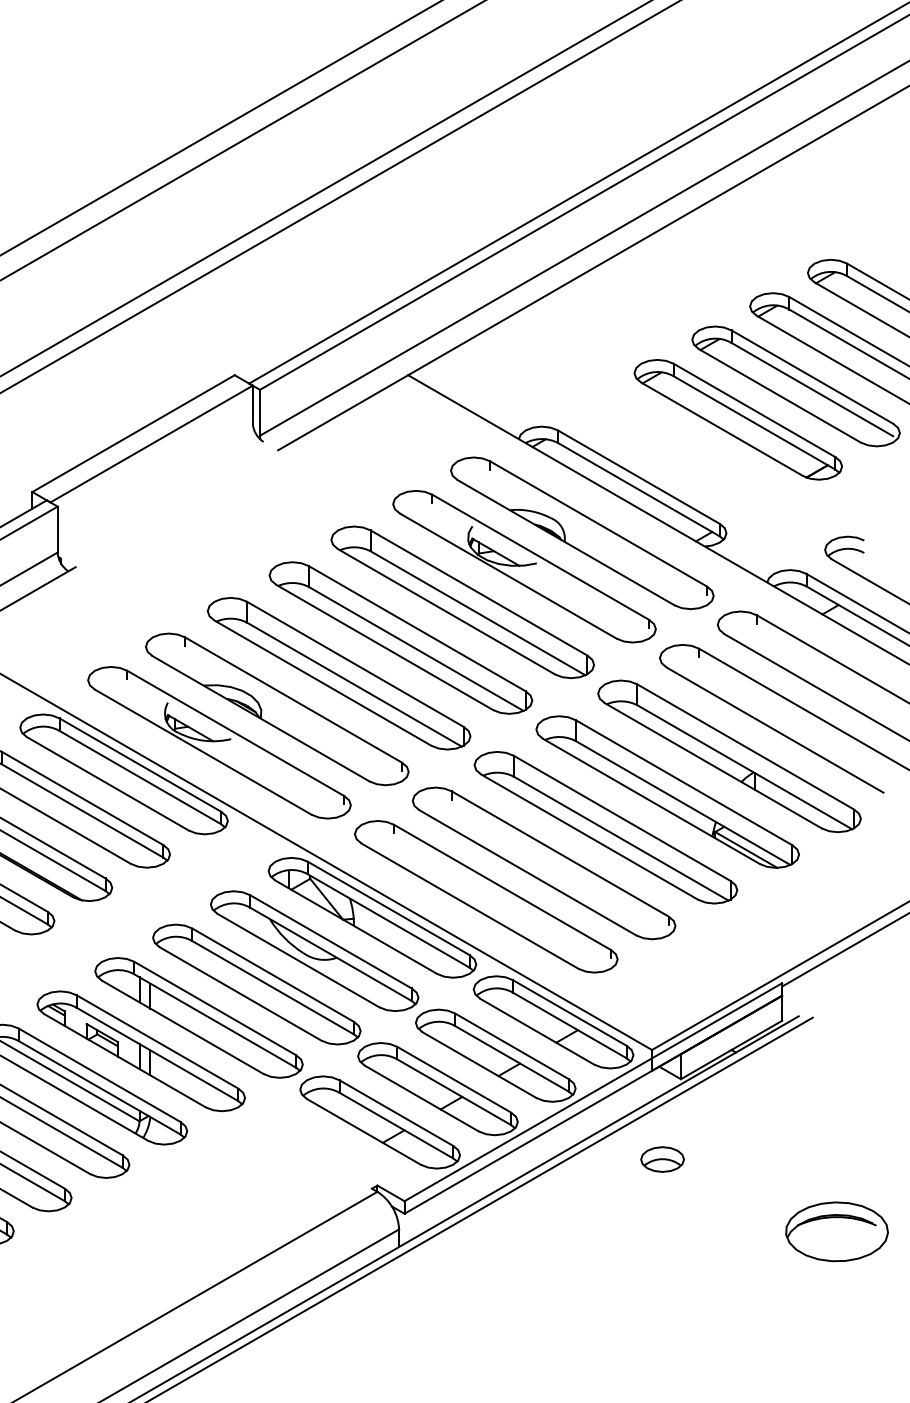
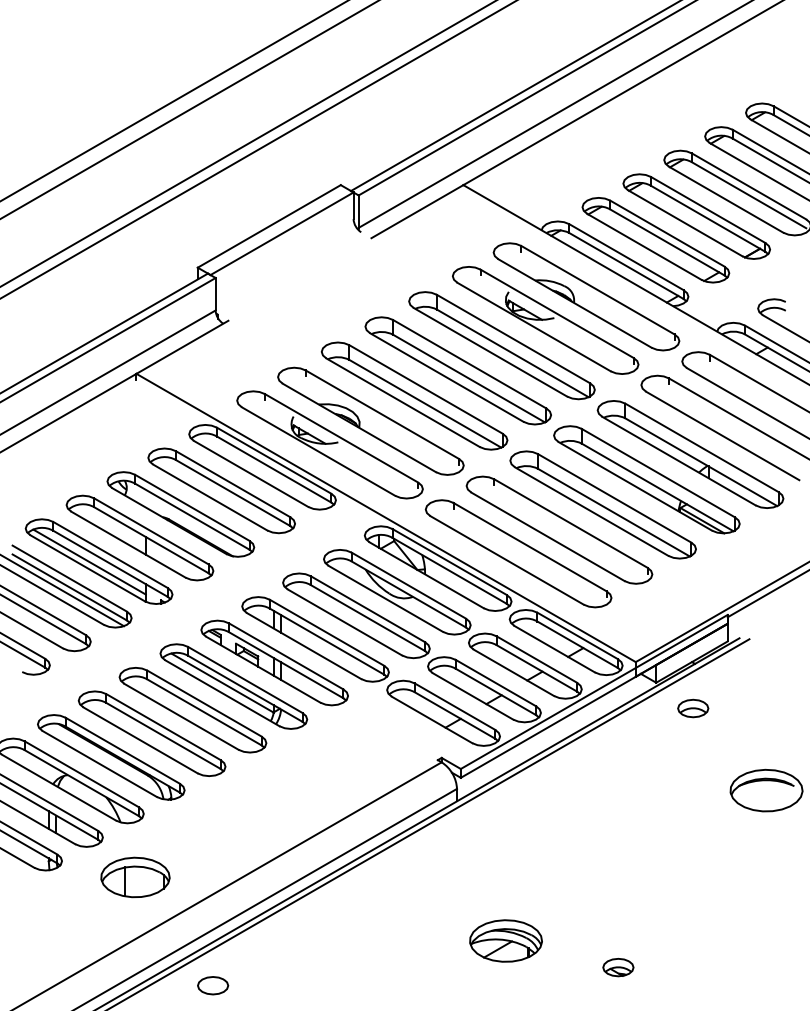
part: (679, 453) -> (655, 240), added
part: (662, 1159) -> (693, 708), moved

